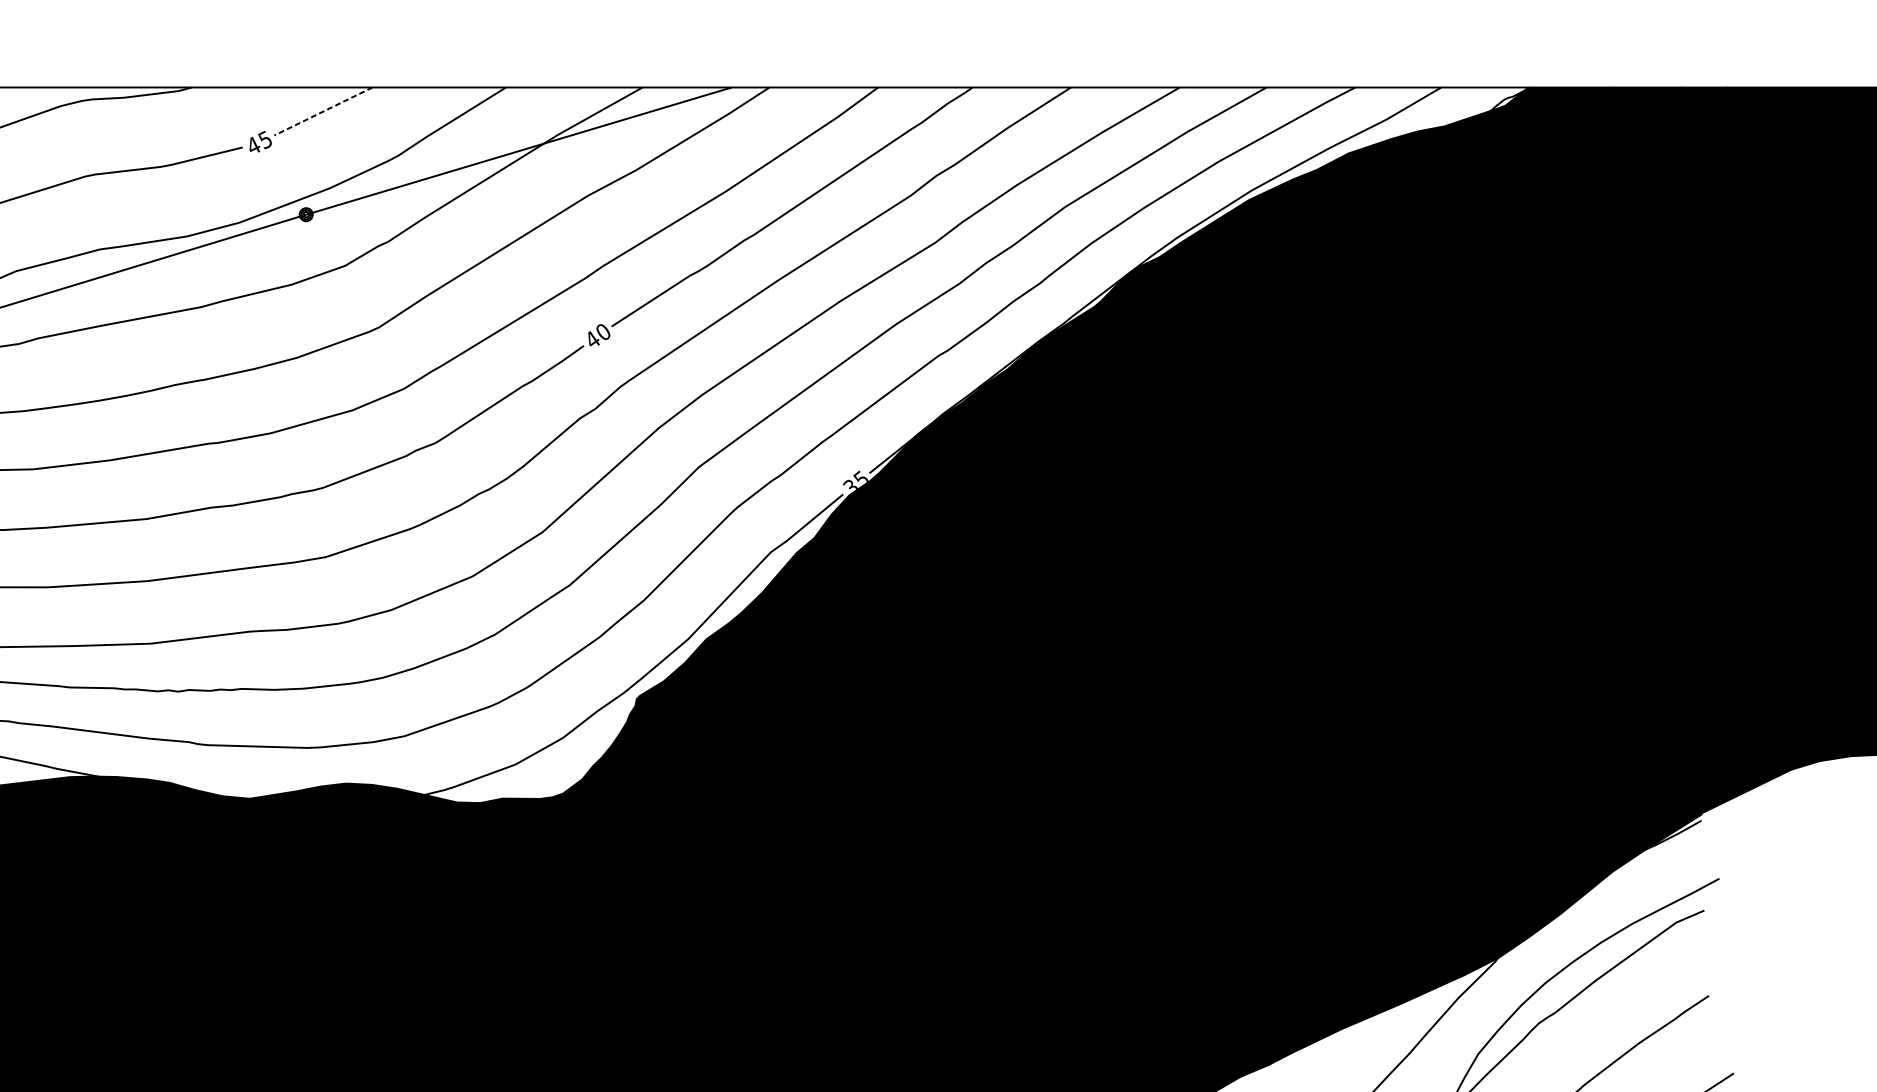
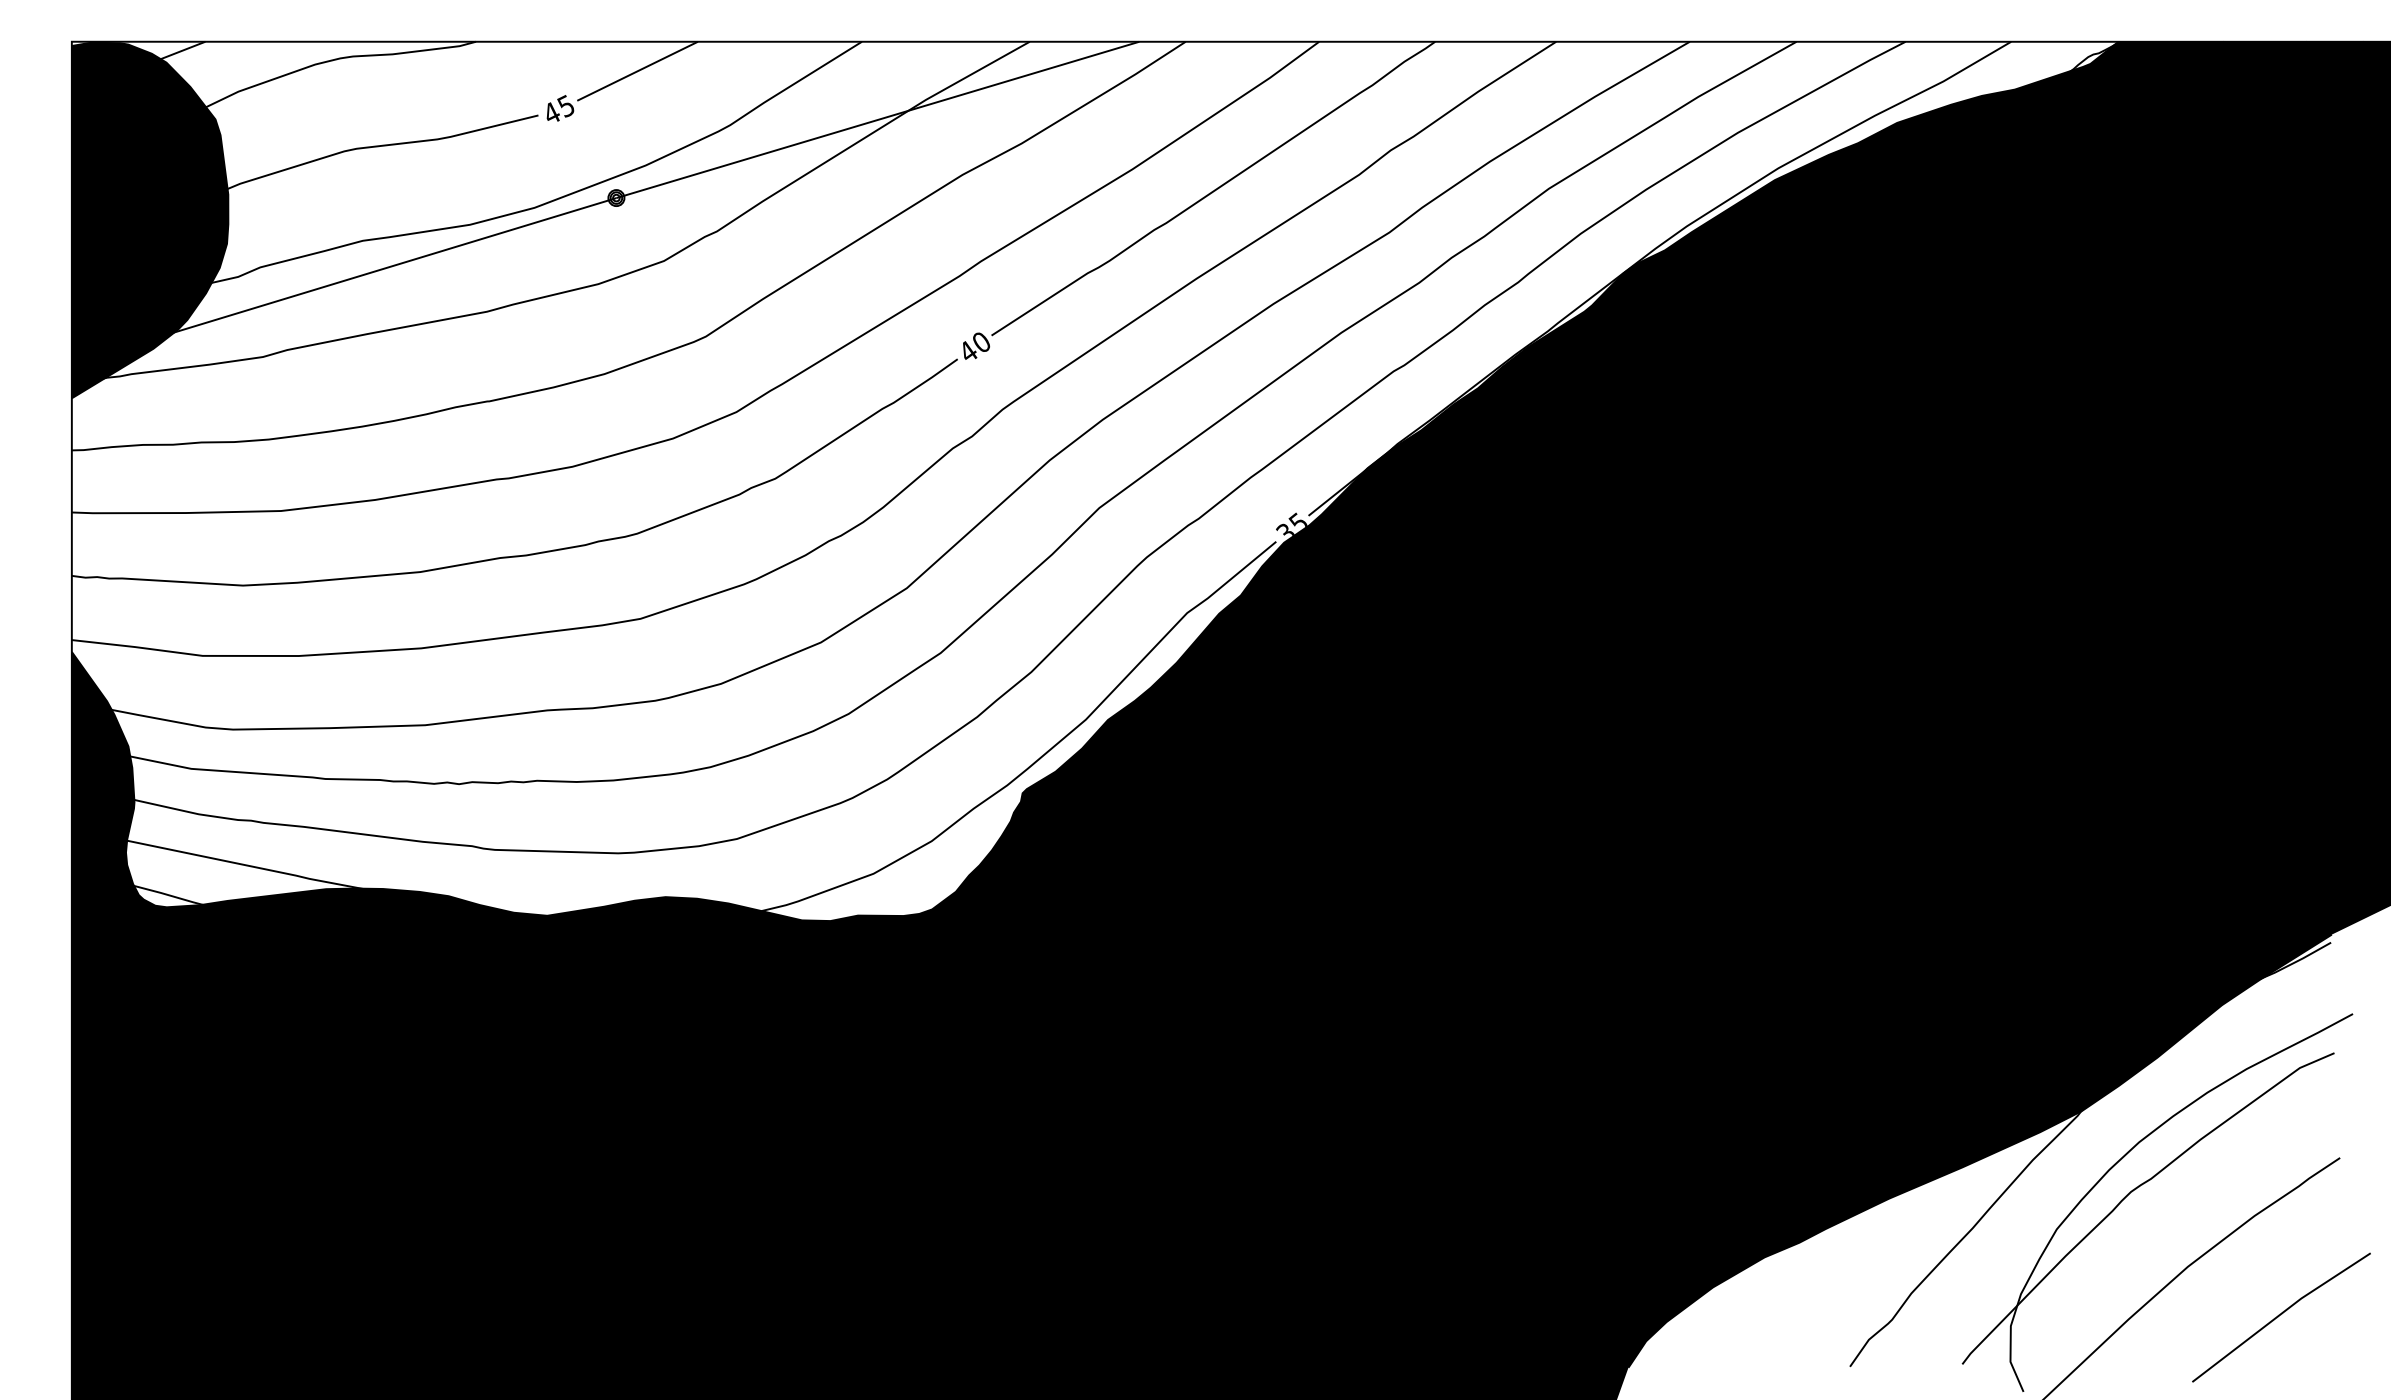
line: (323, 111) -> (637, 71), dashed -> solid

